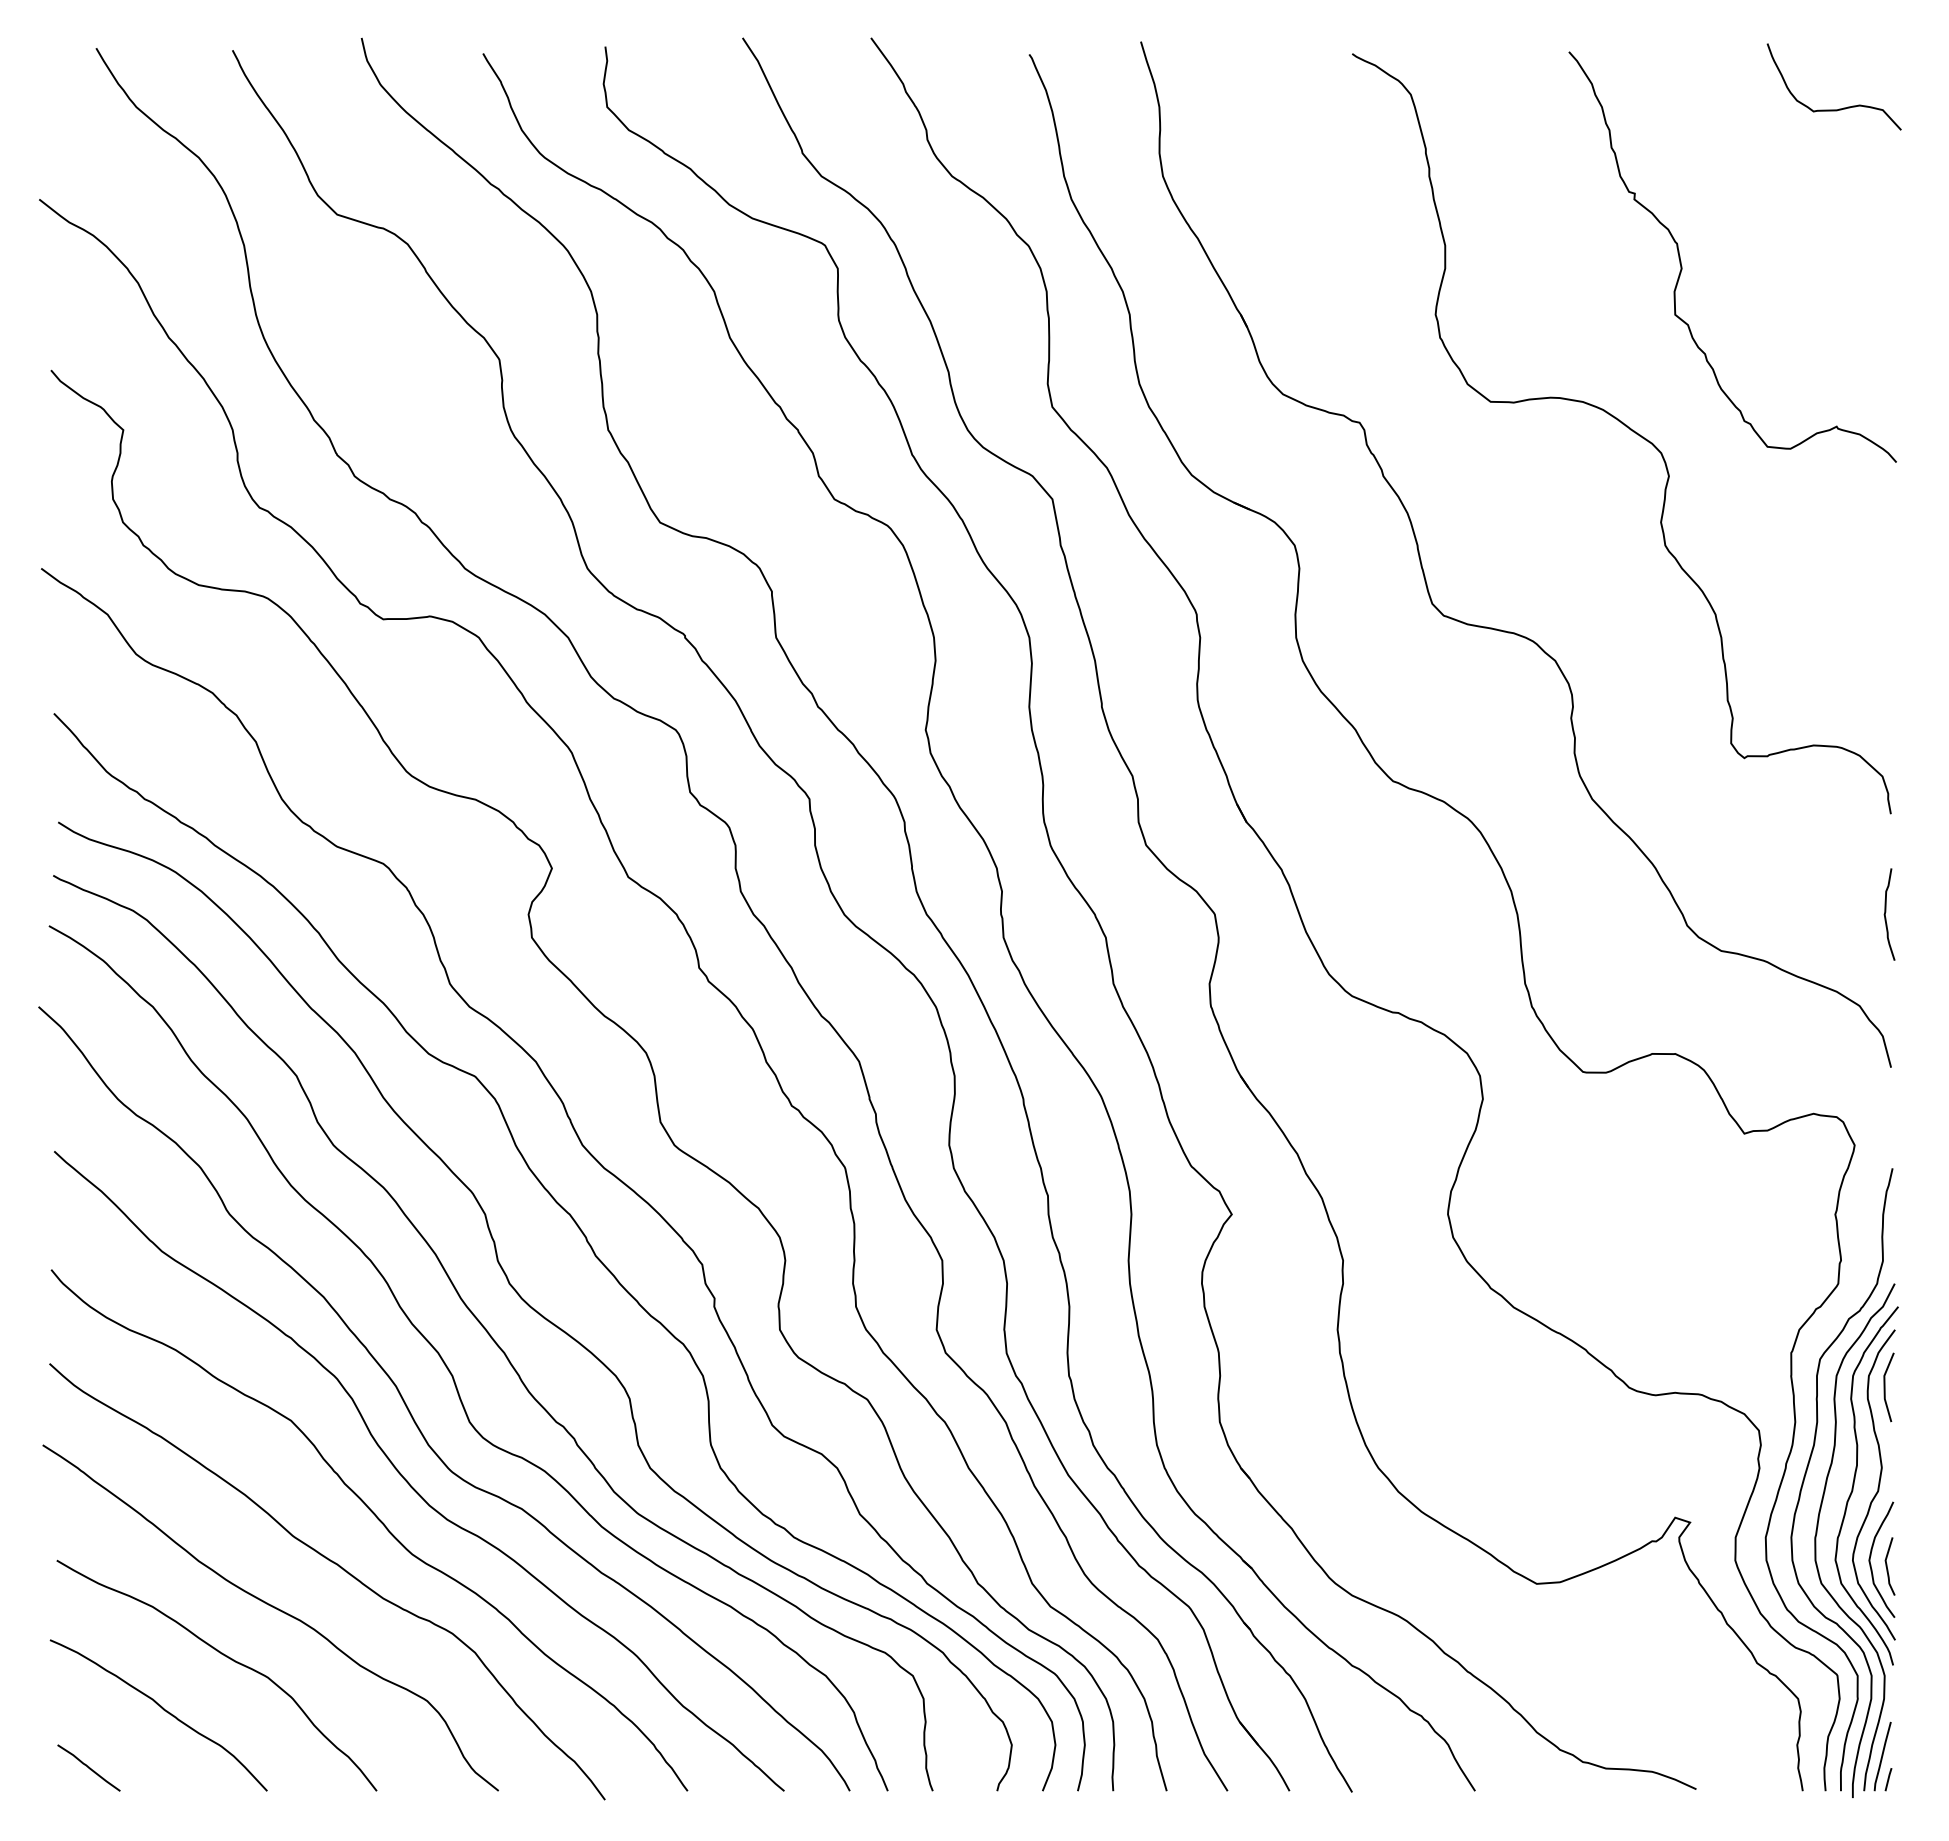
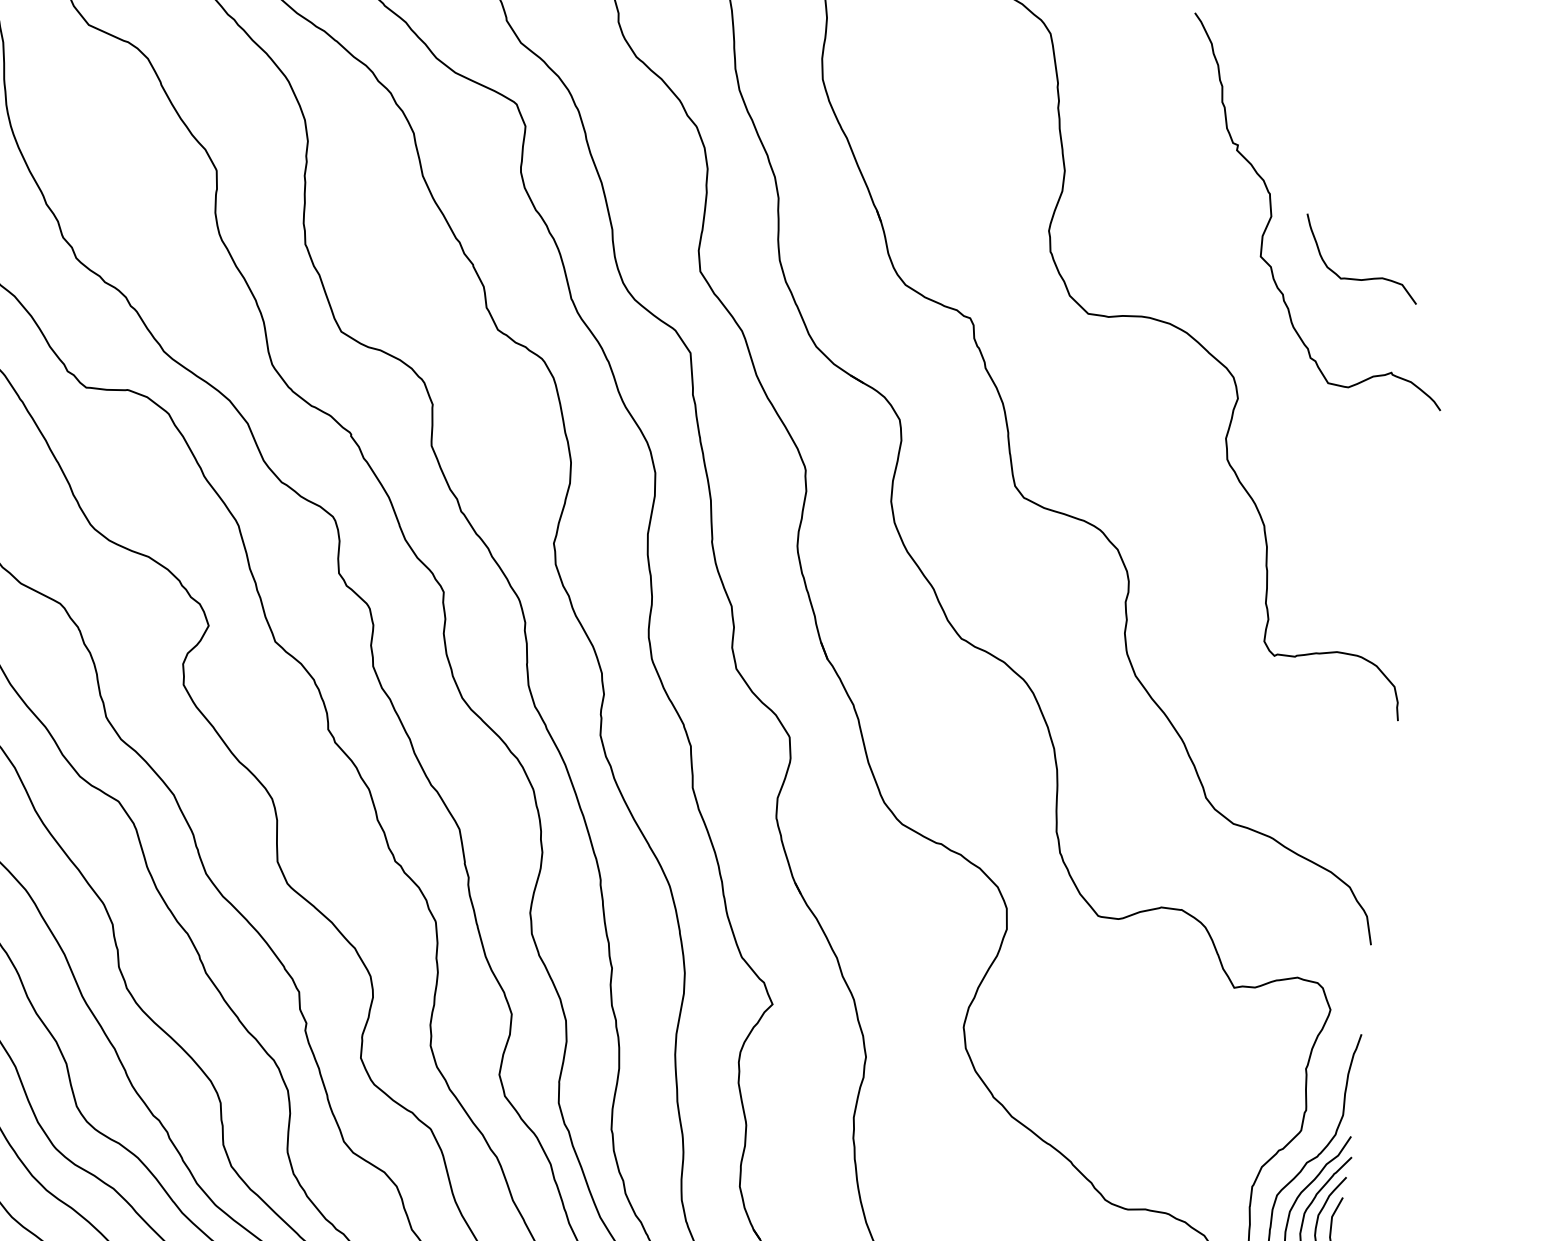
curve: (1839, 108) -> (1364, 278), moved
curve: (1886, 912) -> (1383, 807), removed

